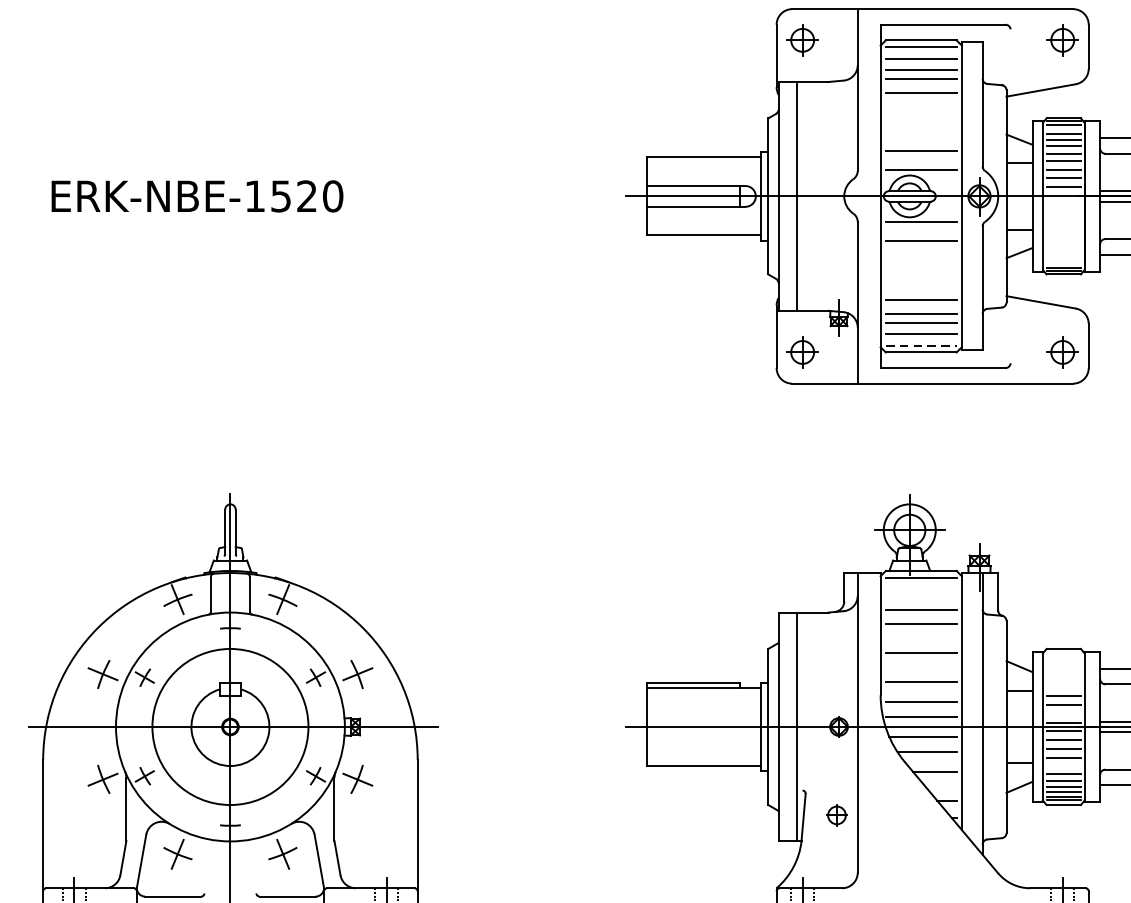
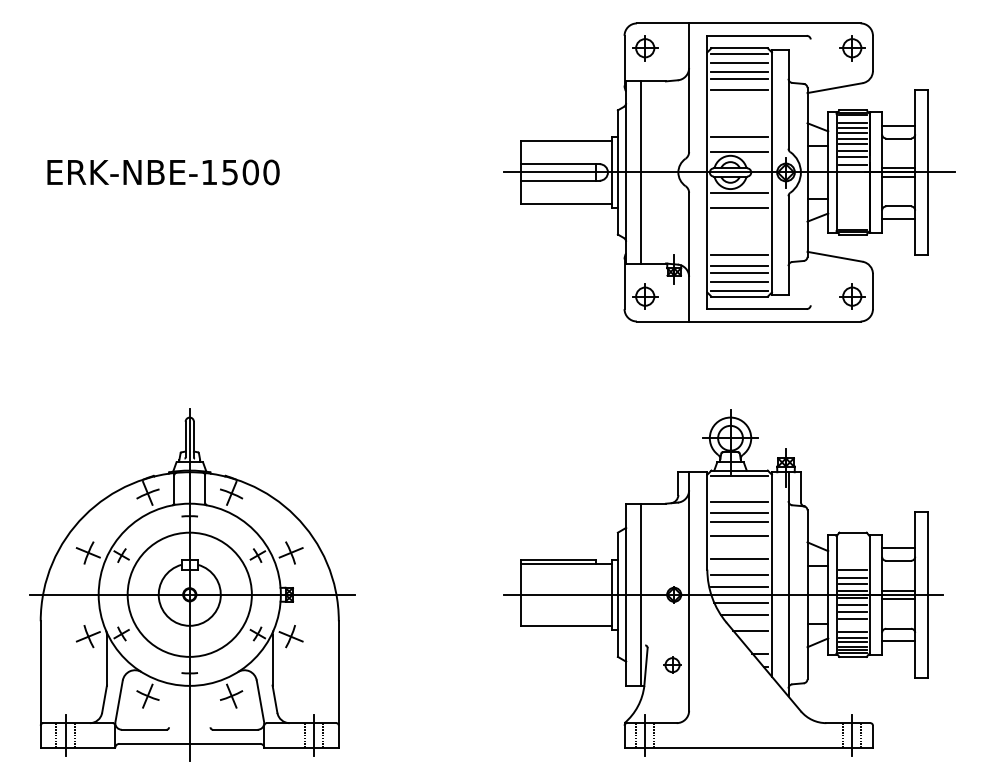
text: (306, 196) -> (250, 172), ERK-NBE-1520 -> ERK-NBE-1500
line: (922, 345) -> (740, 291), dashed -> solid
line: (921, 636) -> (739, 522), added
line: (1063, 714) -> (852, 584), added

